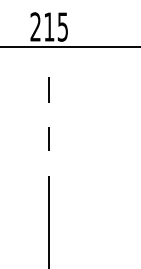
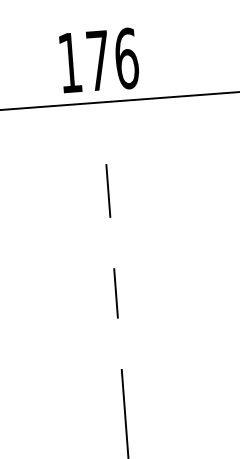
text: (49, 26) -> (98, 59), 215 -> 176

